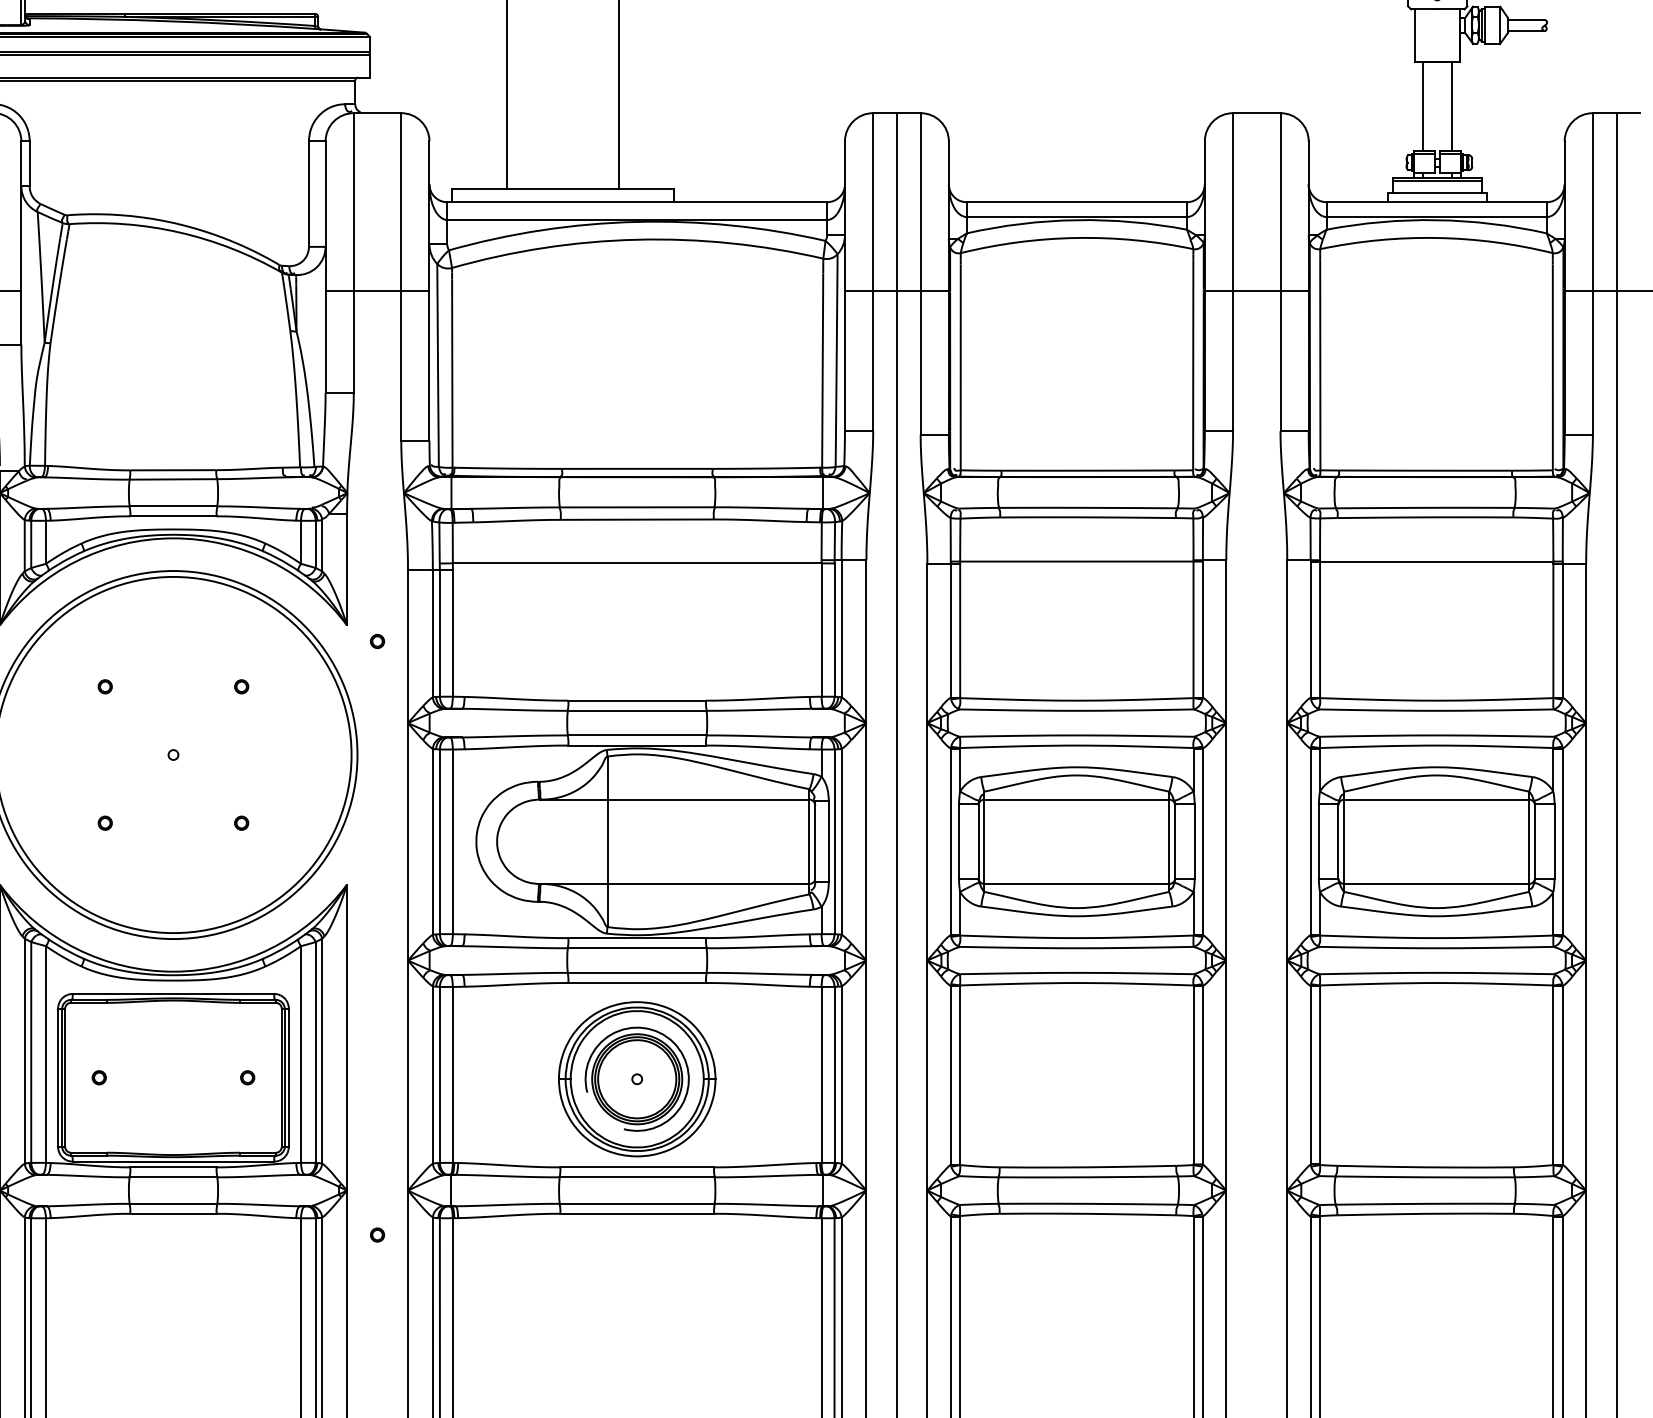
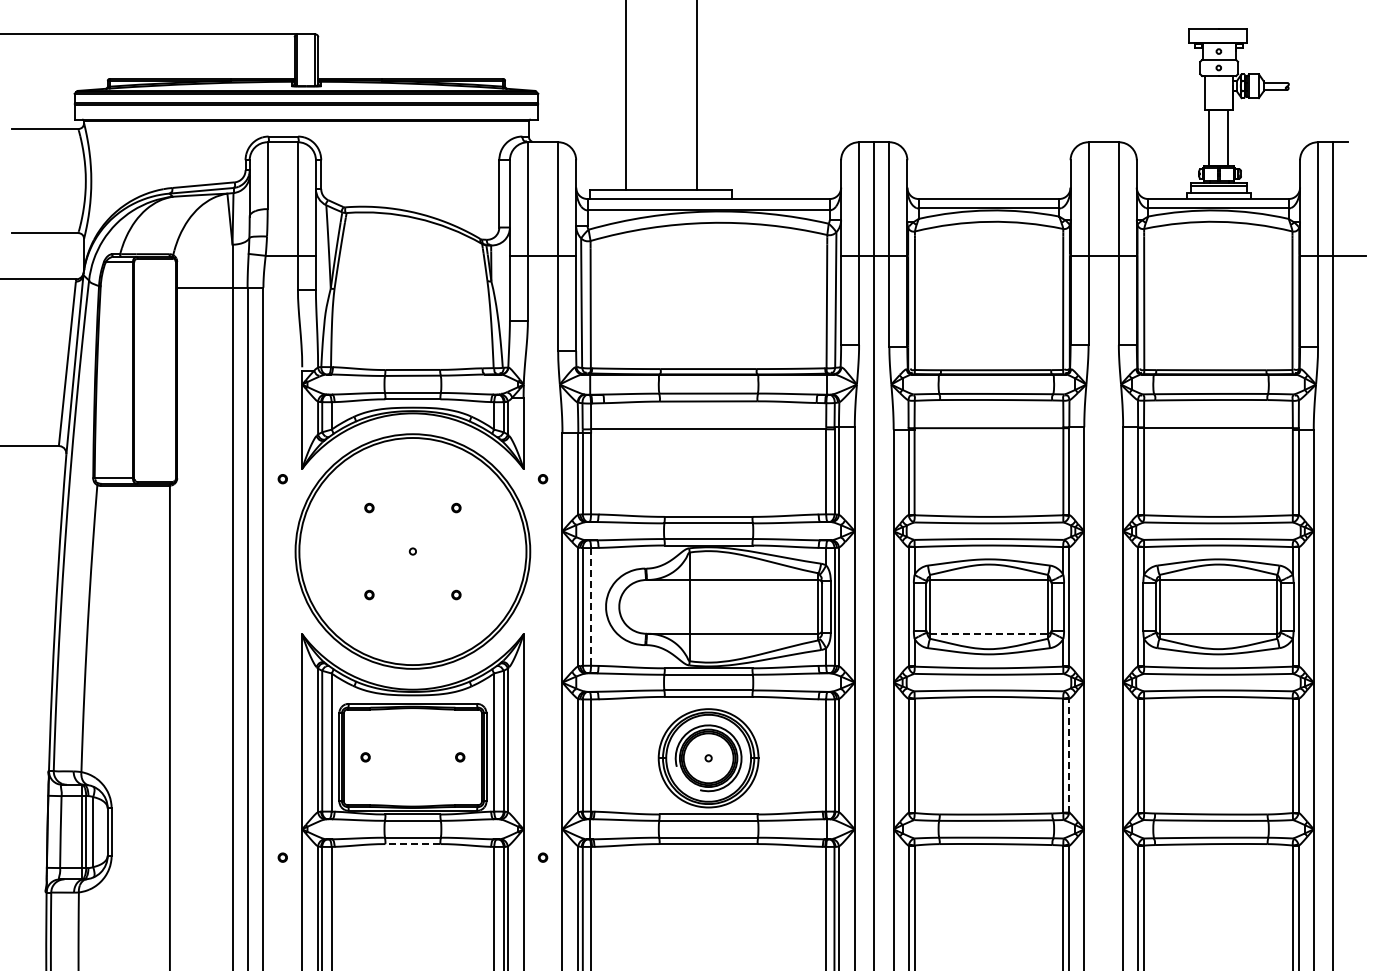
line: (453, 841) -> (591, 606), solid -> dashed
line: (1076, 883) -> (988, 633), solid -> dashed
line: (1203, 1074) -> (1069, 755), solid -> dashed
line: (172, 1214) -> (412, 844), solid -> dashed

